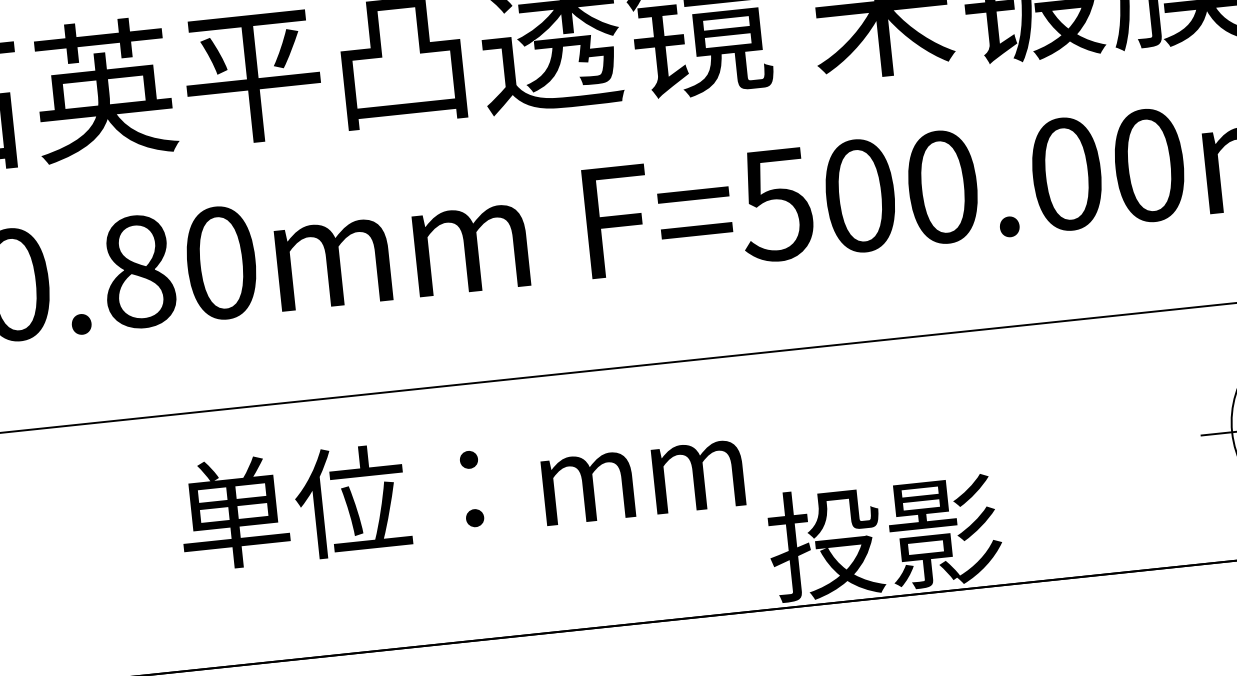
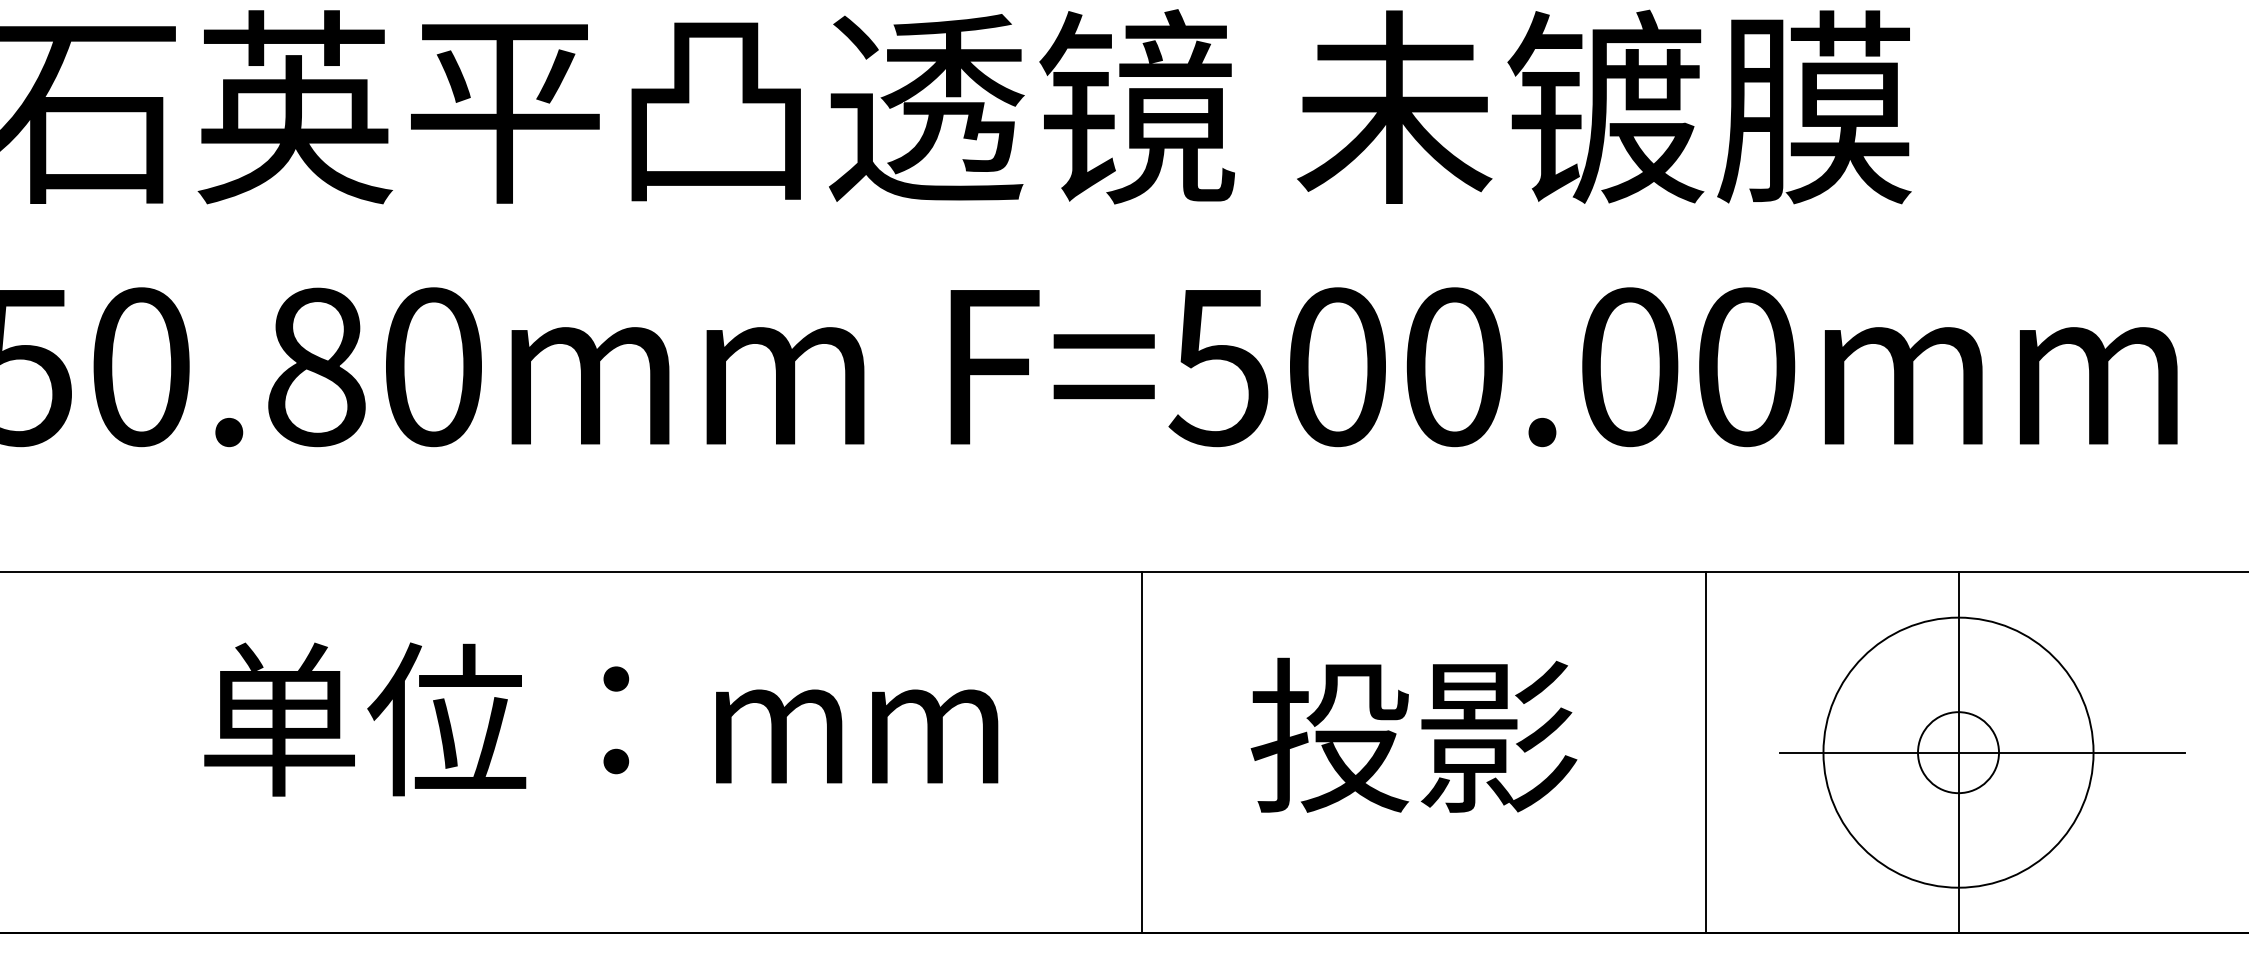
line: (1148, 440) -> (1705, 752), added
line: (750, 482) -> (1141, 752), added
text: (461, 489) -> (601, 719), moved
text: (884, 536) -> (1413, 734), moved

